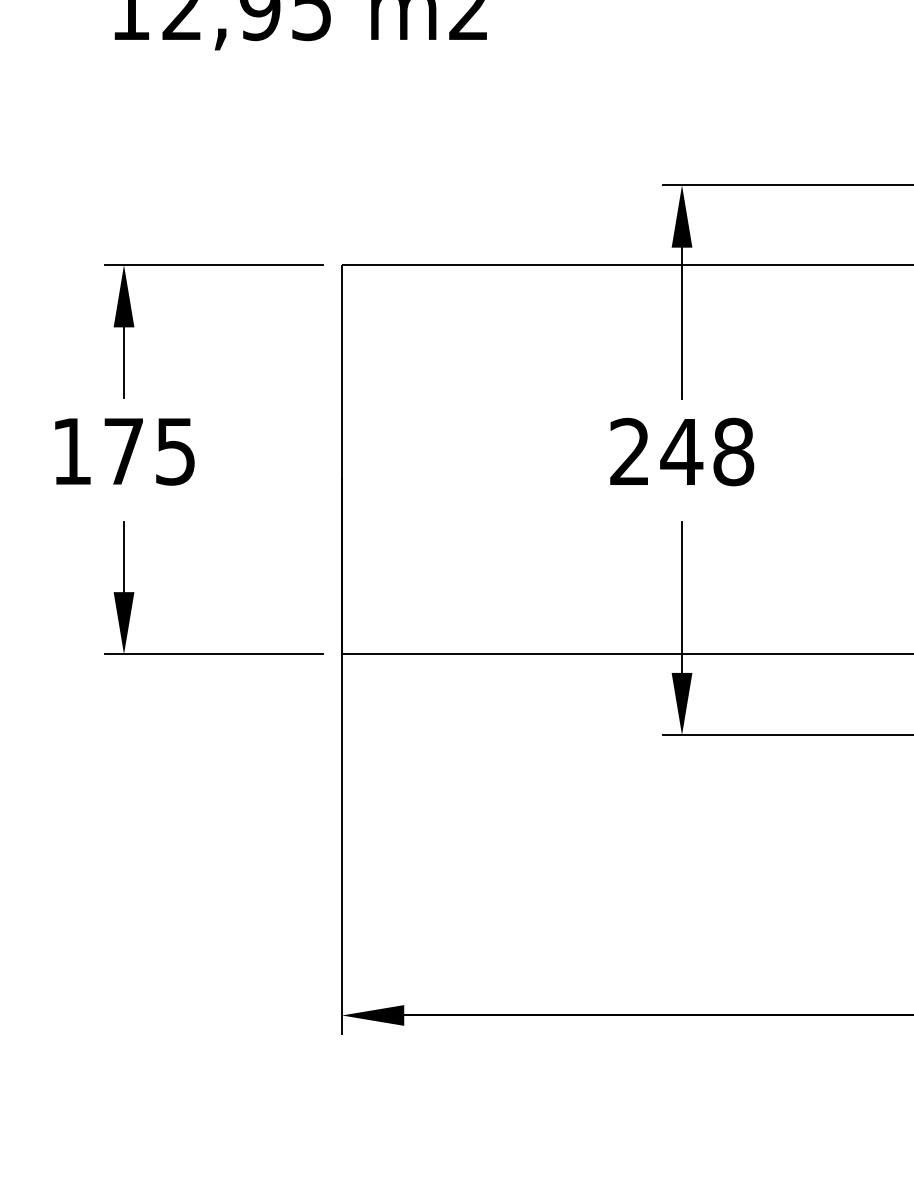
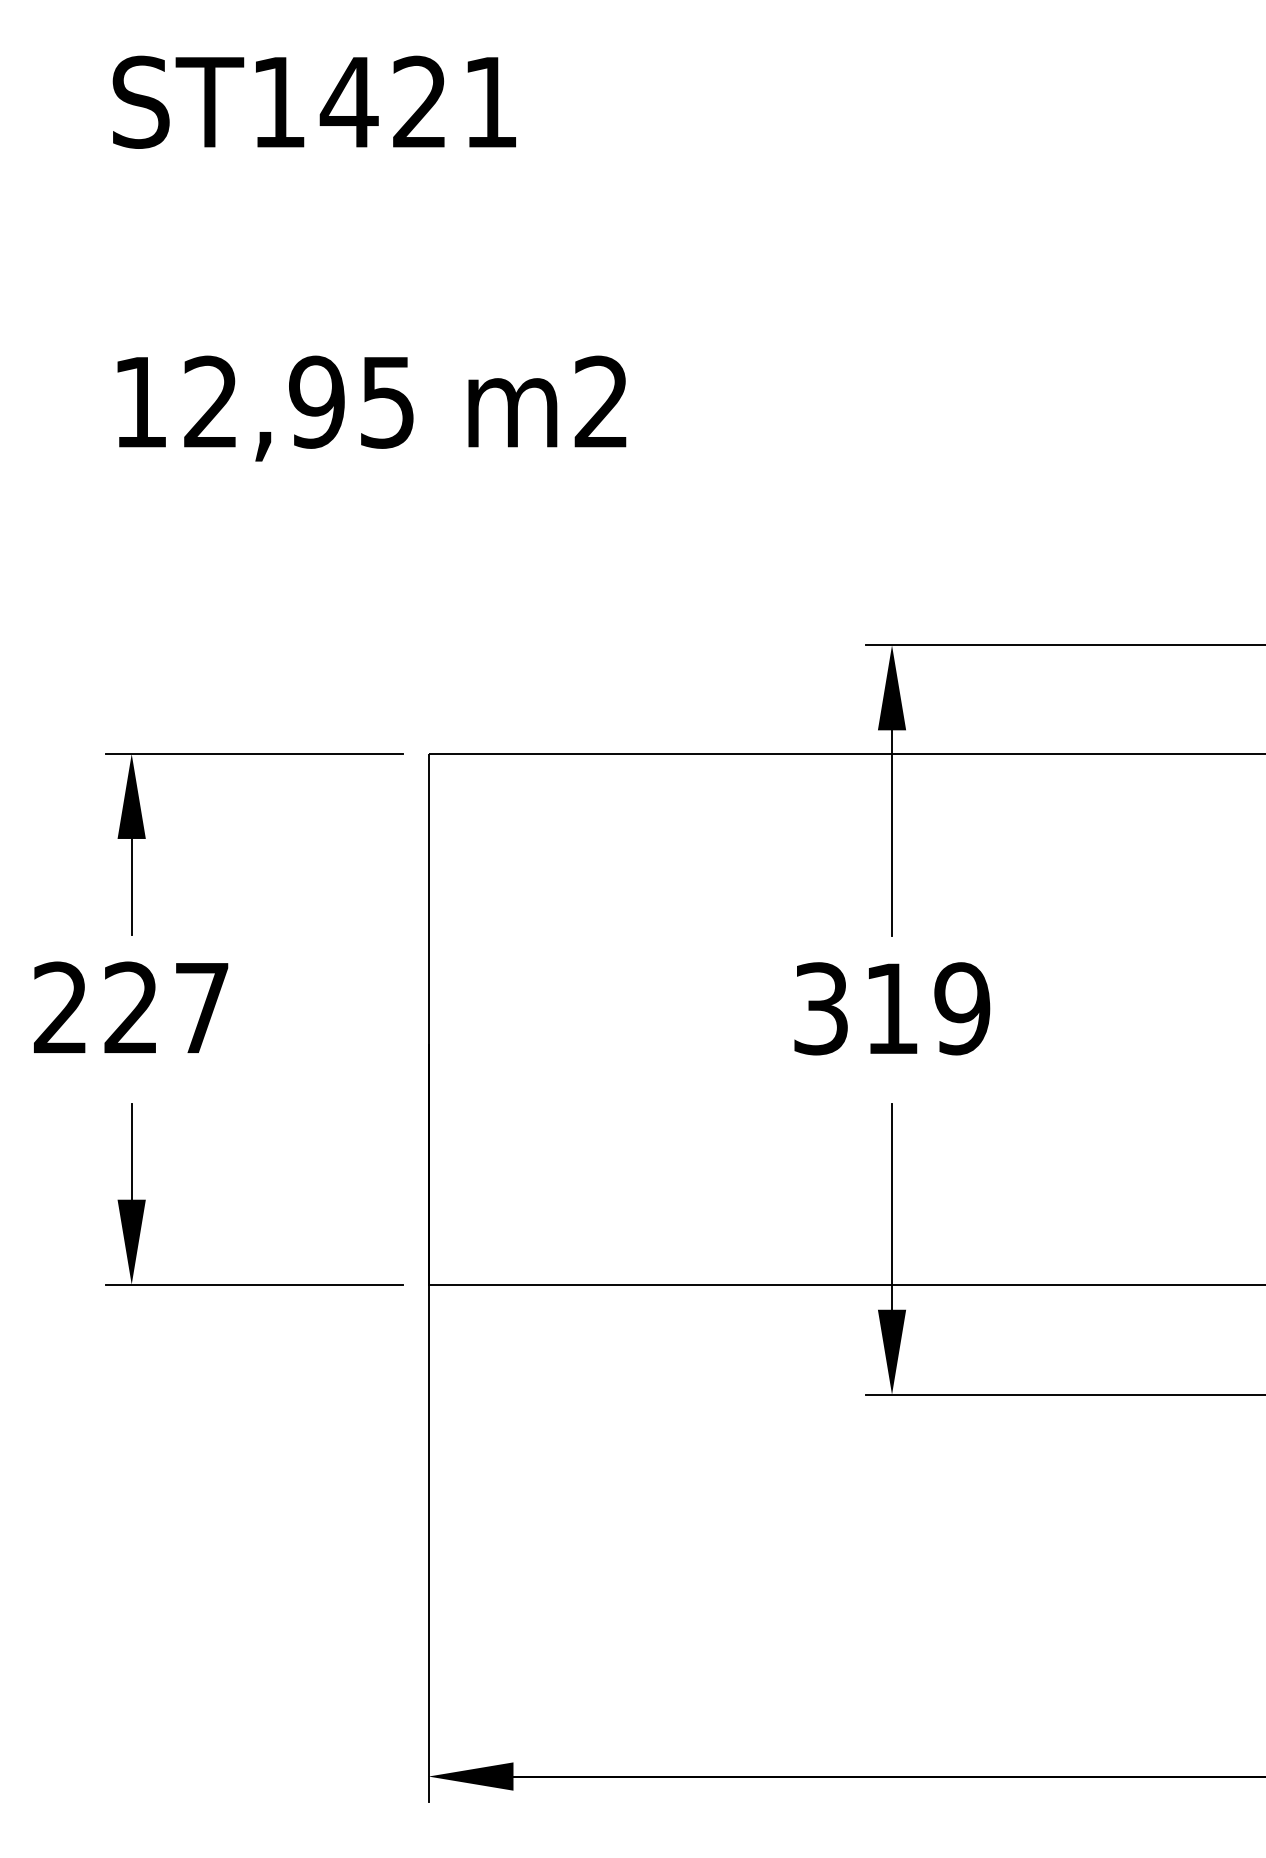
text: (123, 451) -> (130, 1007), 175 -> 227
text: (682, 451) -> (892, 1008), 248 -> 319

